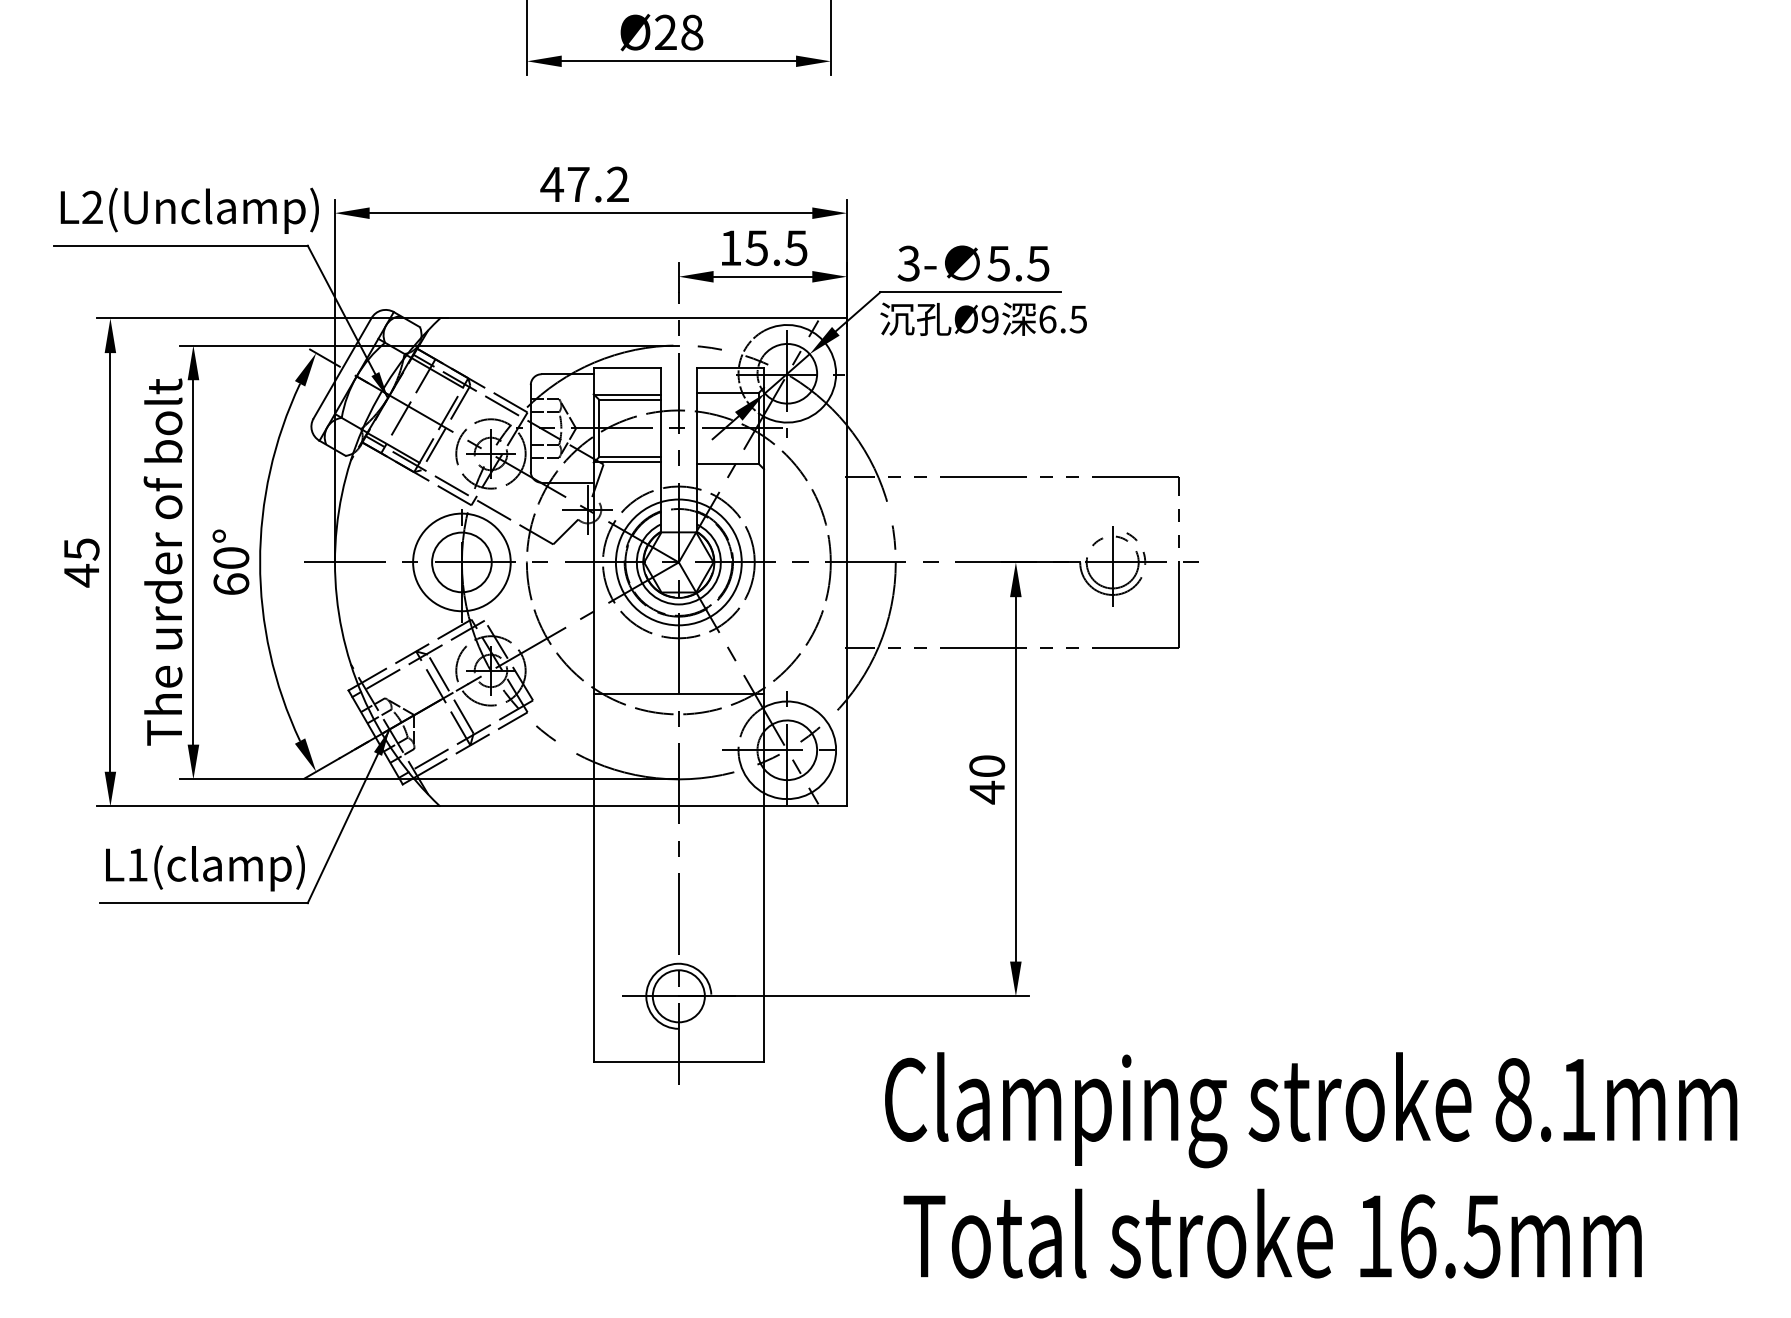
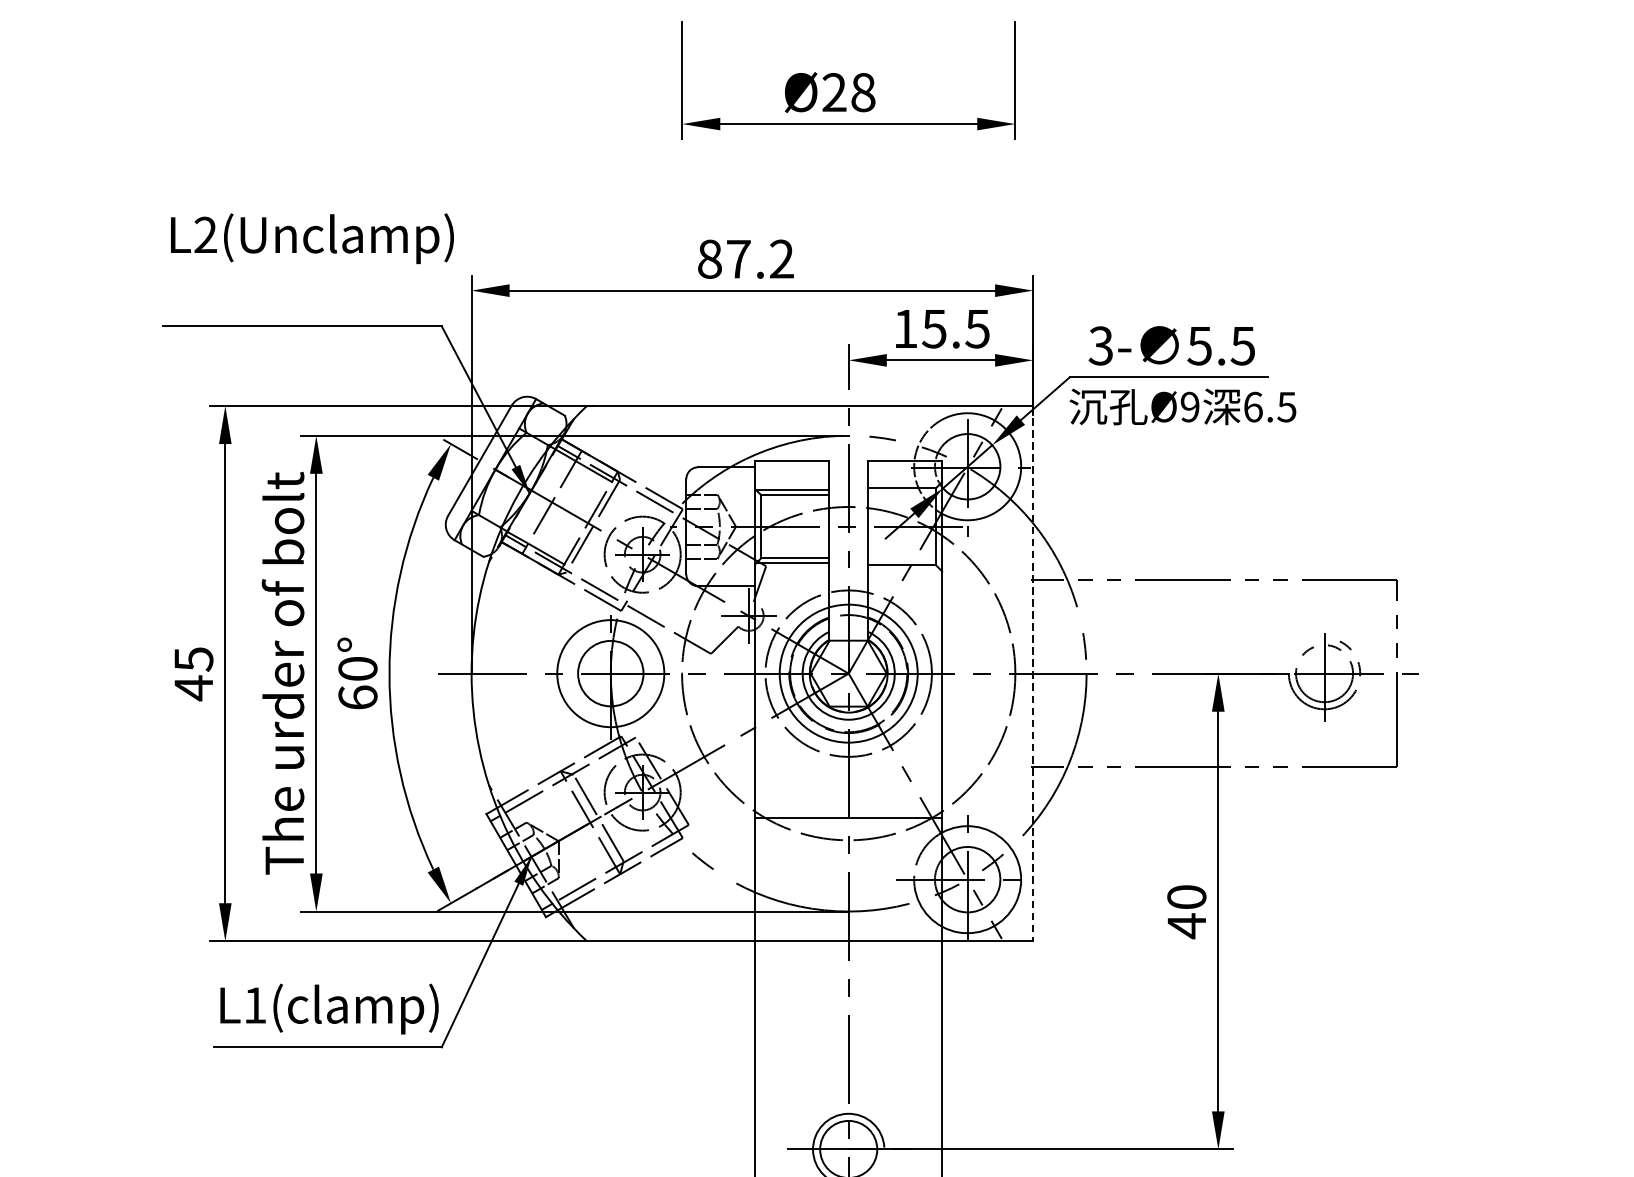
text: (552, 184) -> (710, 259), 47.2 -> 87.2
text: (189, 210) -> (312, 238), moved
line: (846, 562) -> (1032, 673), solid -> dashed

